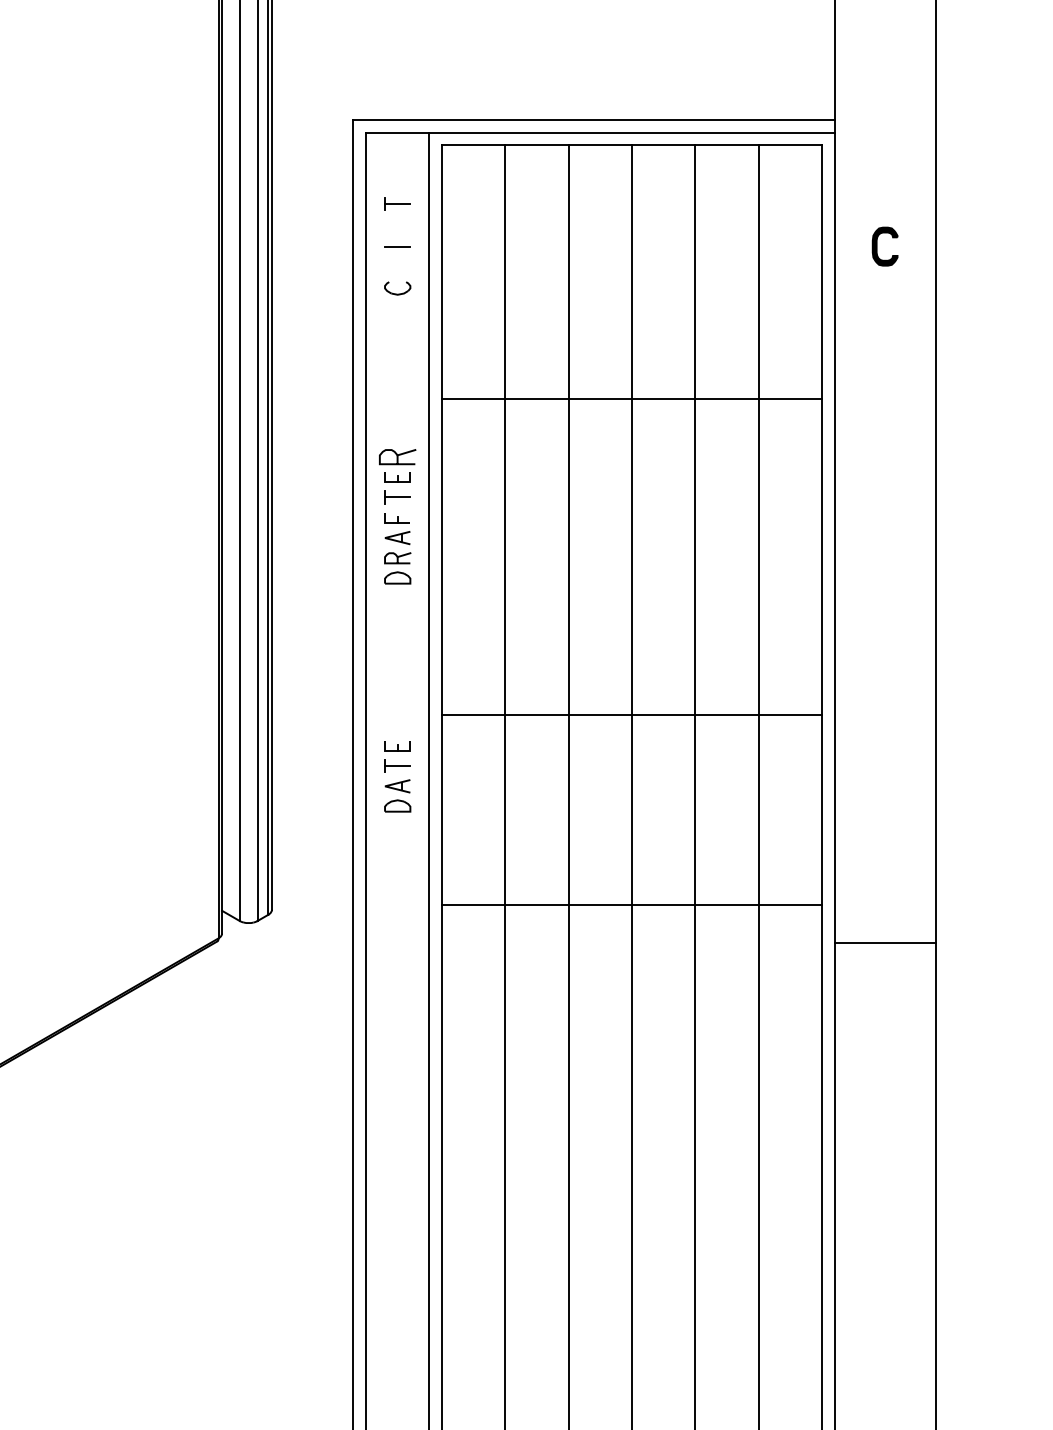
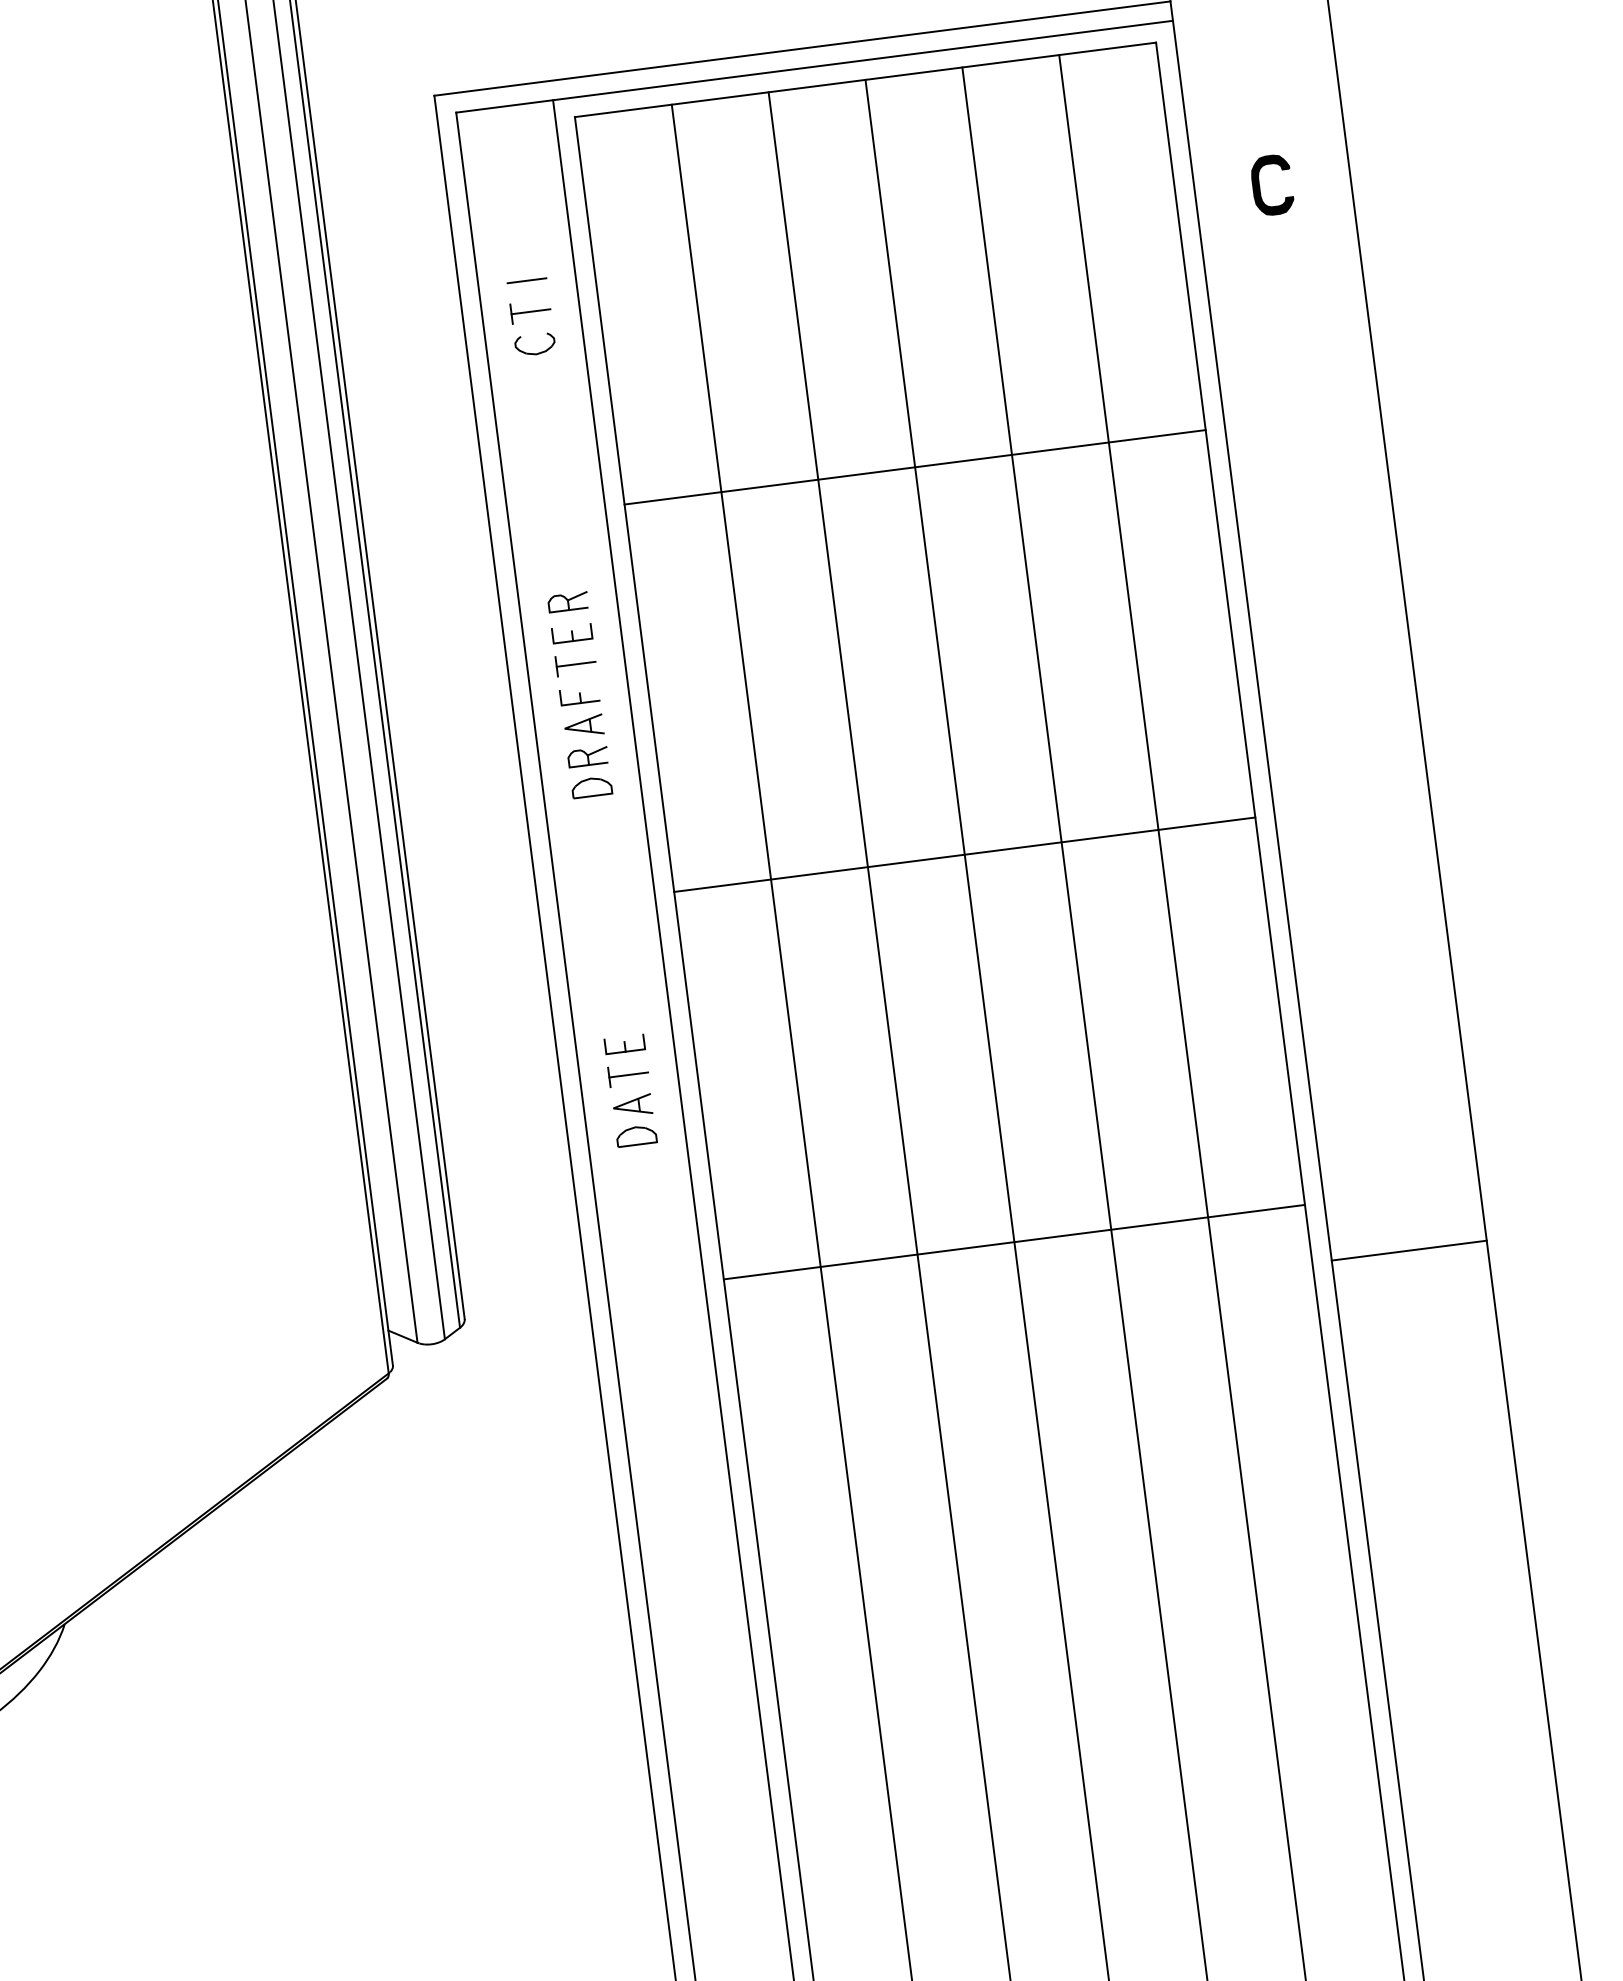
part: (397, 203) -> (530, 311), moved
part: (397, 456) -> (567, 601), size x0.71
line: (632, 715) -> (965, 855), moved

